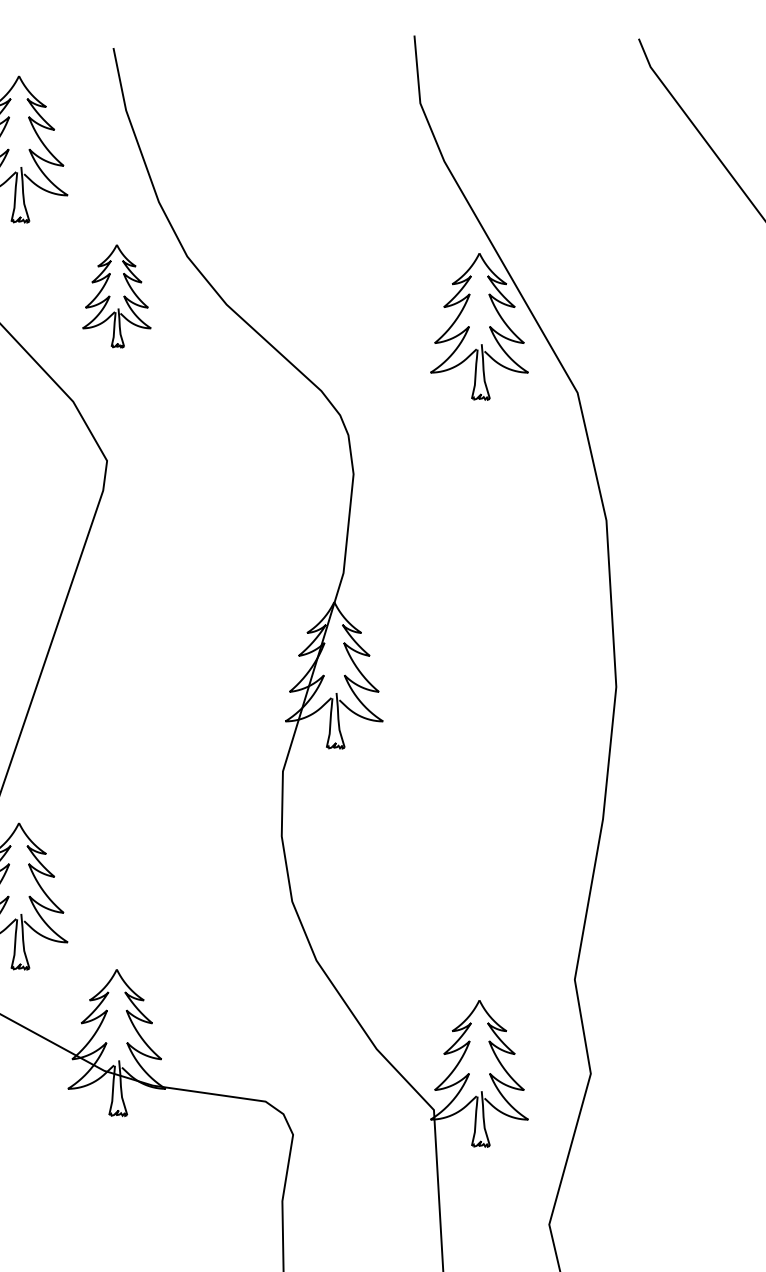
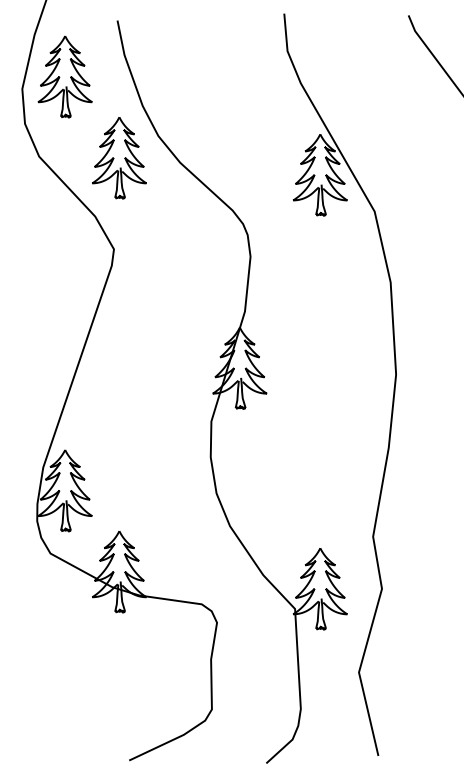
part: (117, 296) -> (119, 158), size x1.43

